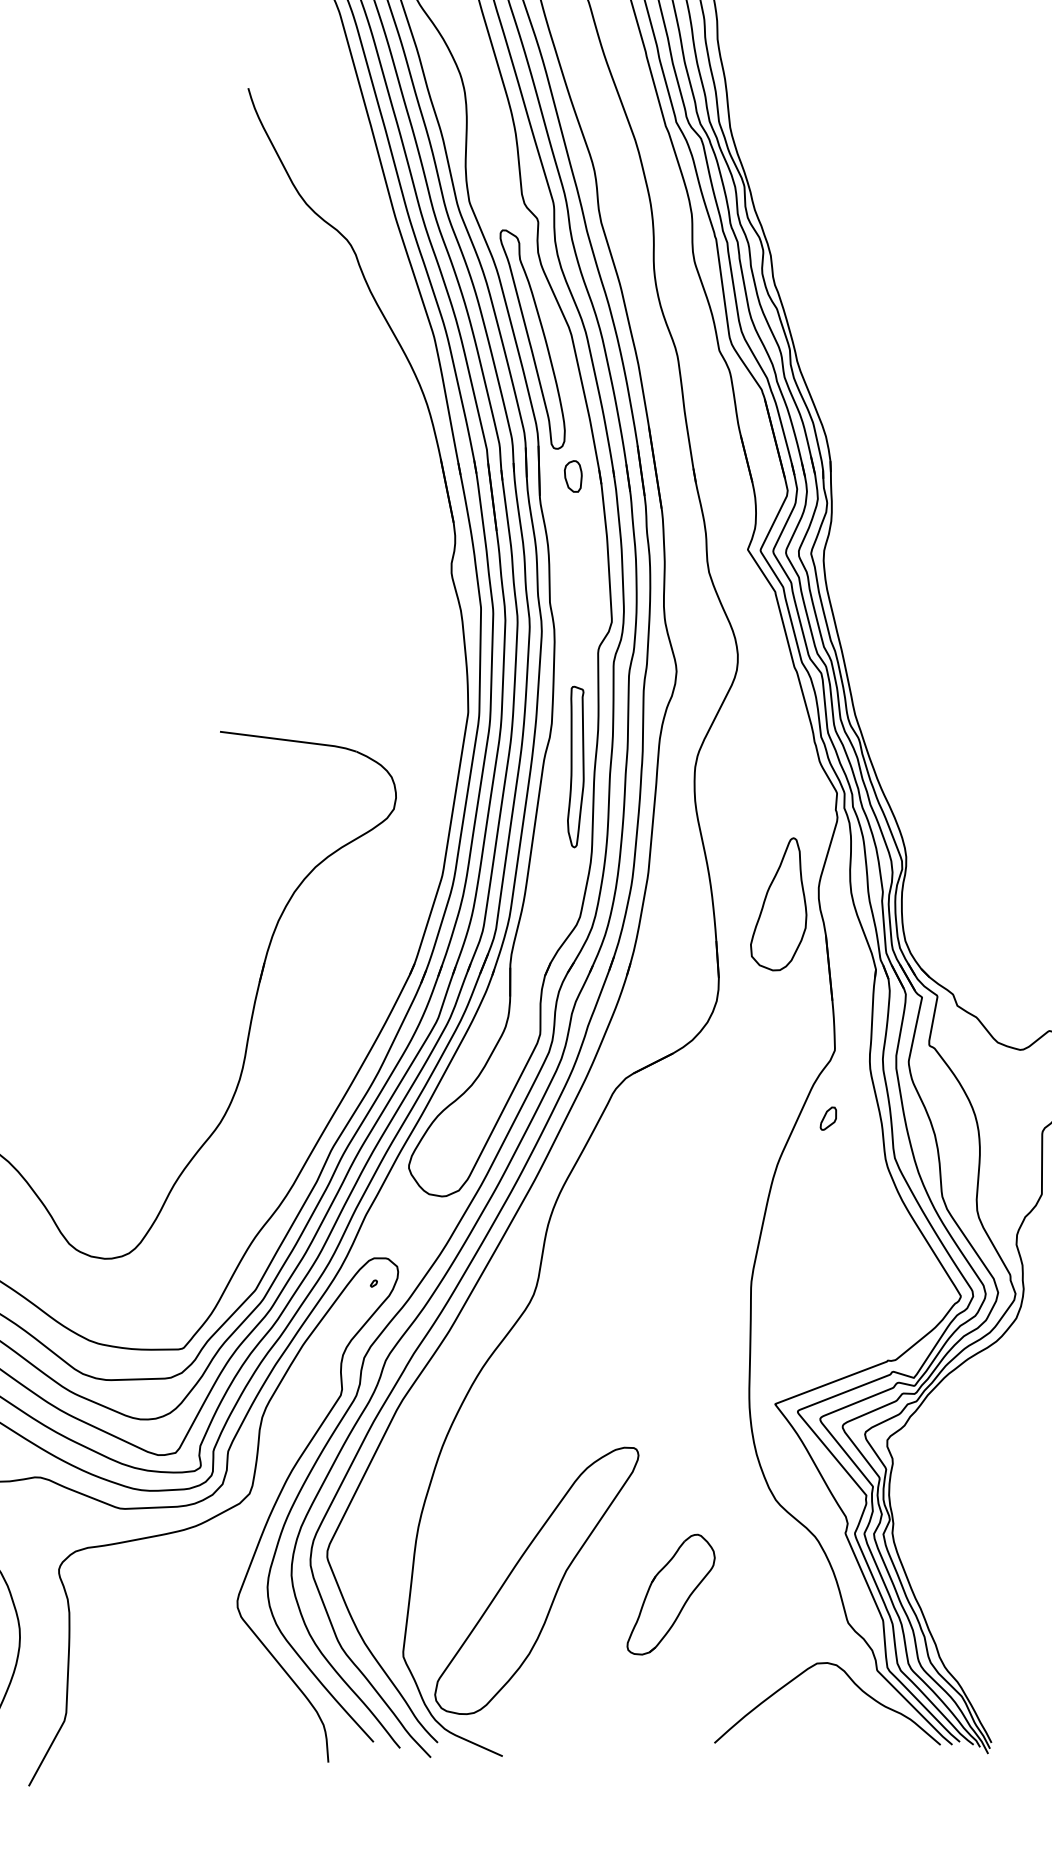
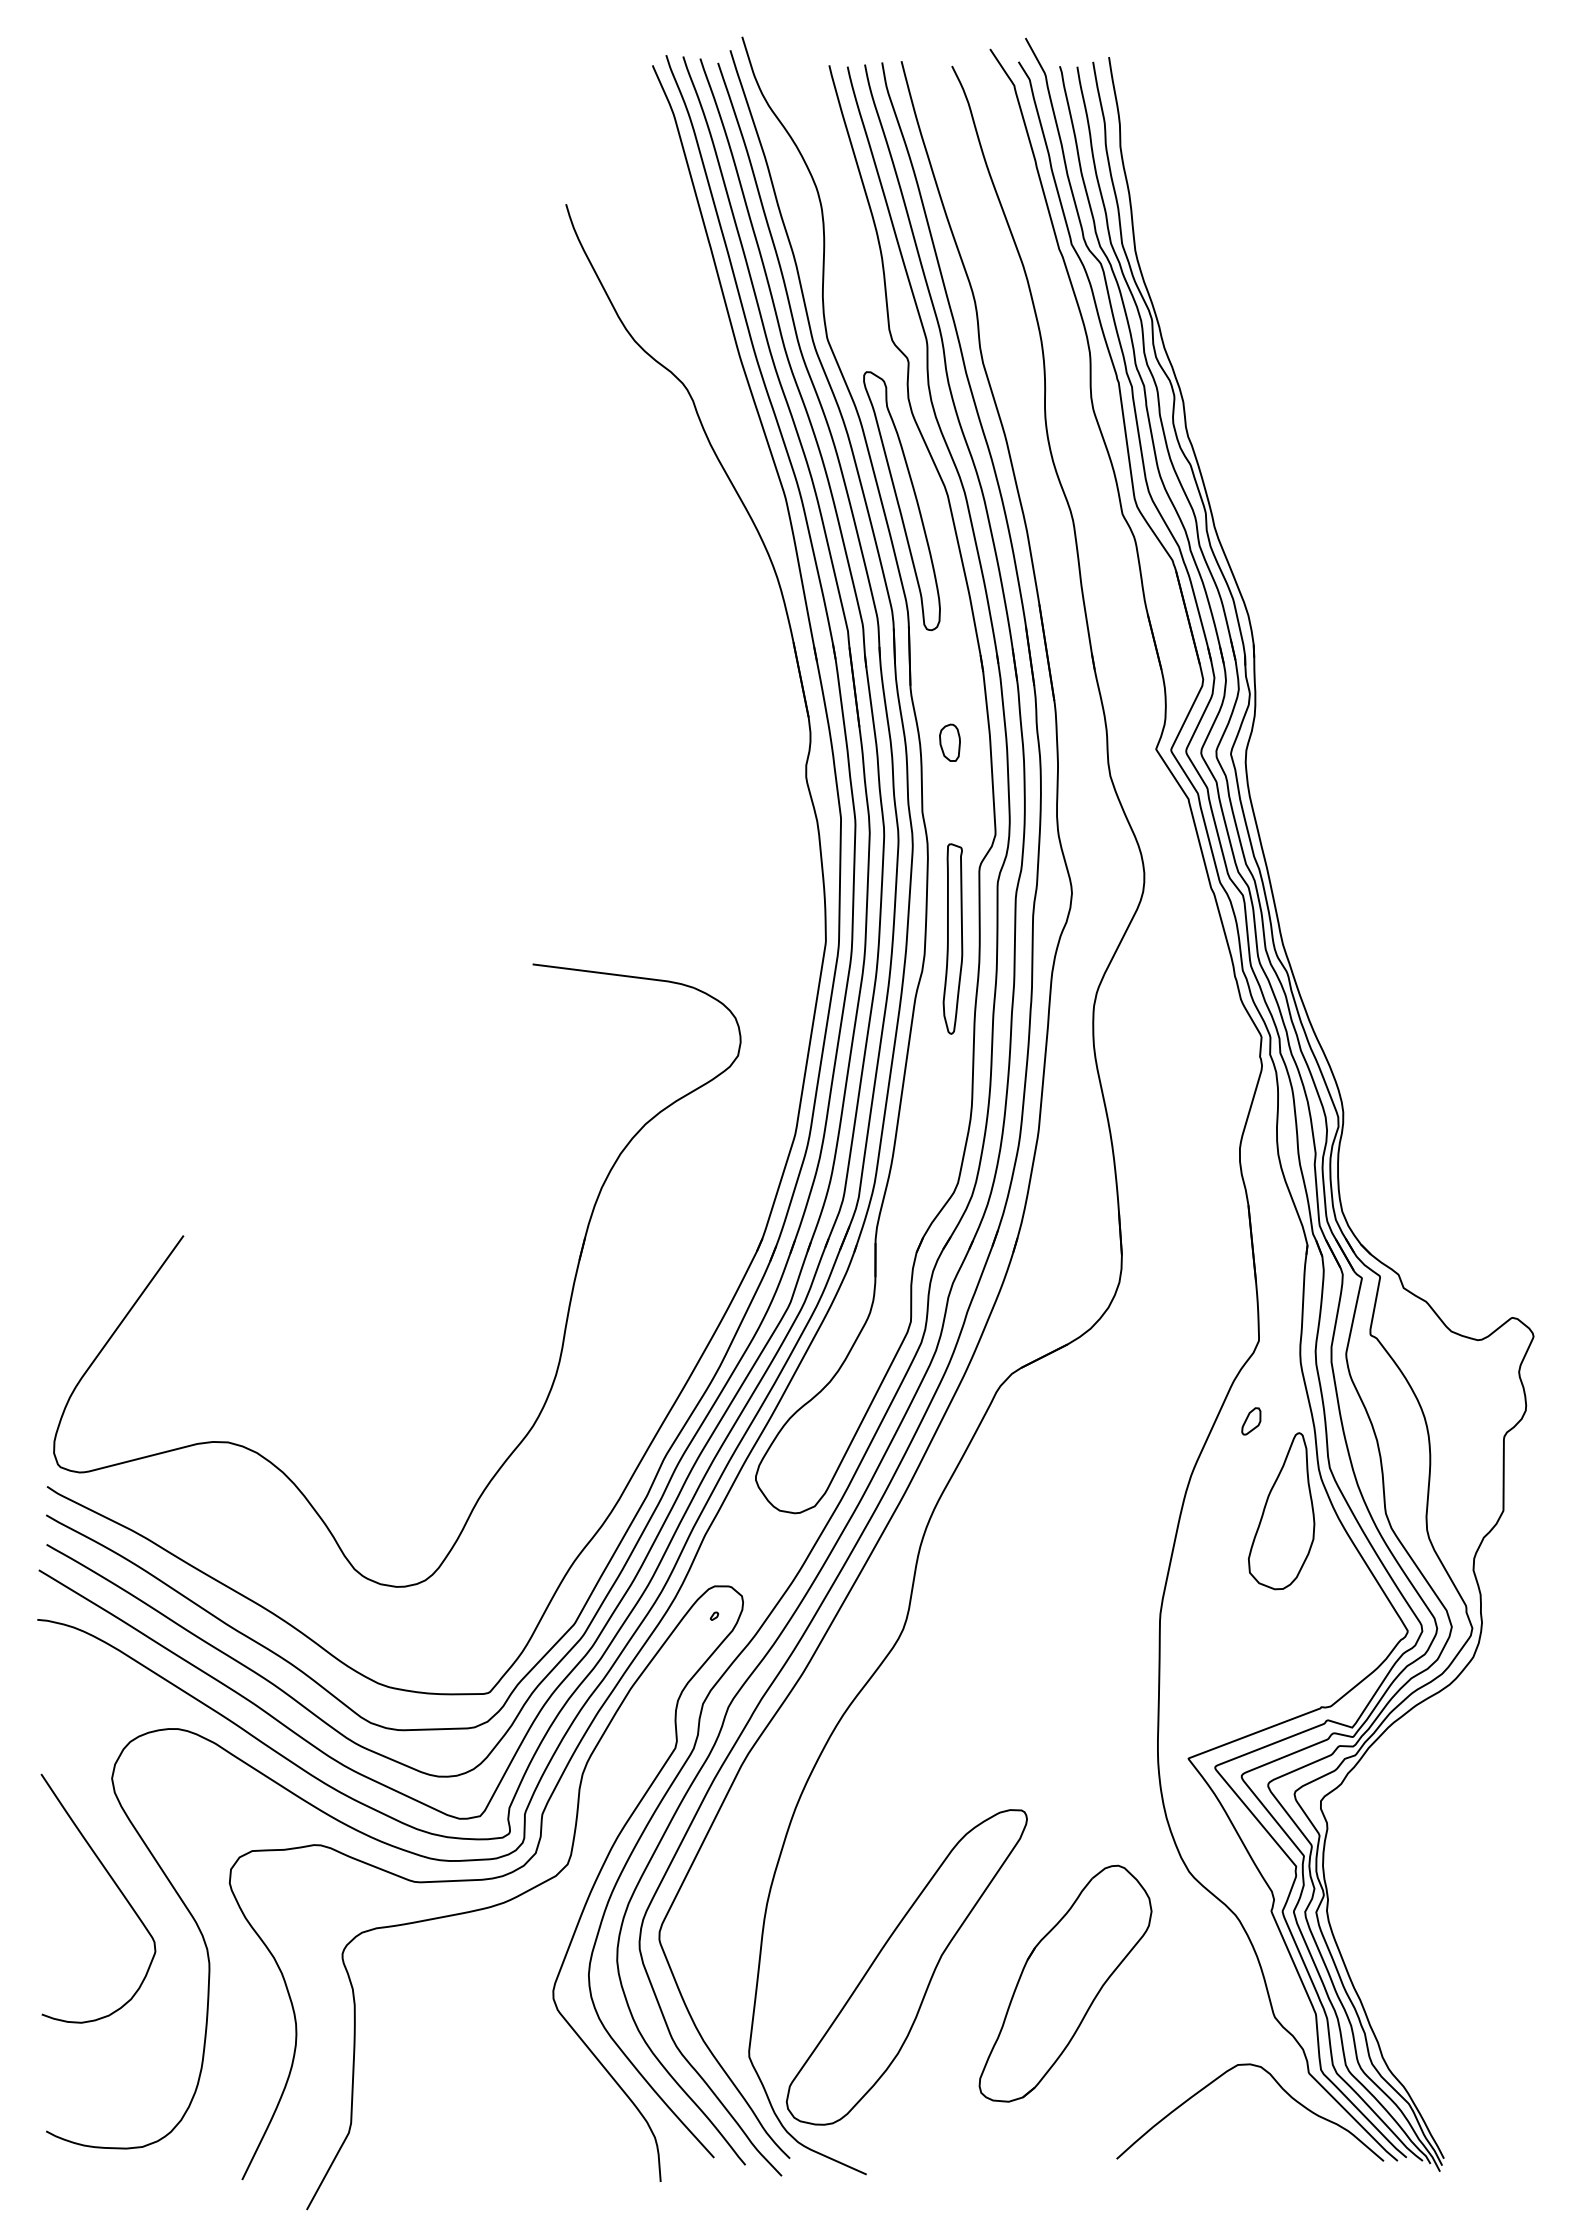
part: (572, 476) -> (949, 742), moved
part: (575, 766) -> (952, 938), moved
part: (778, 904) -> (1281, 1511), moved
part: (671, 1594) -> (1065, 1983), size x1.67

